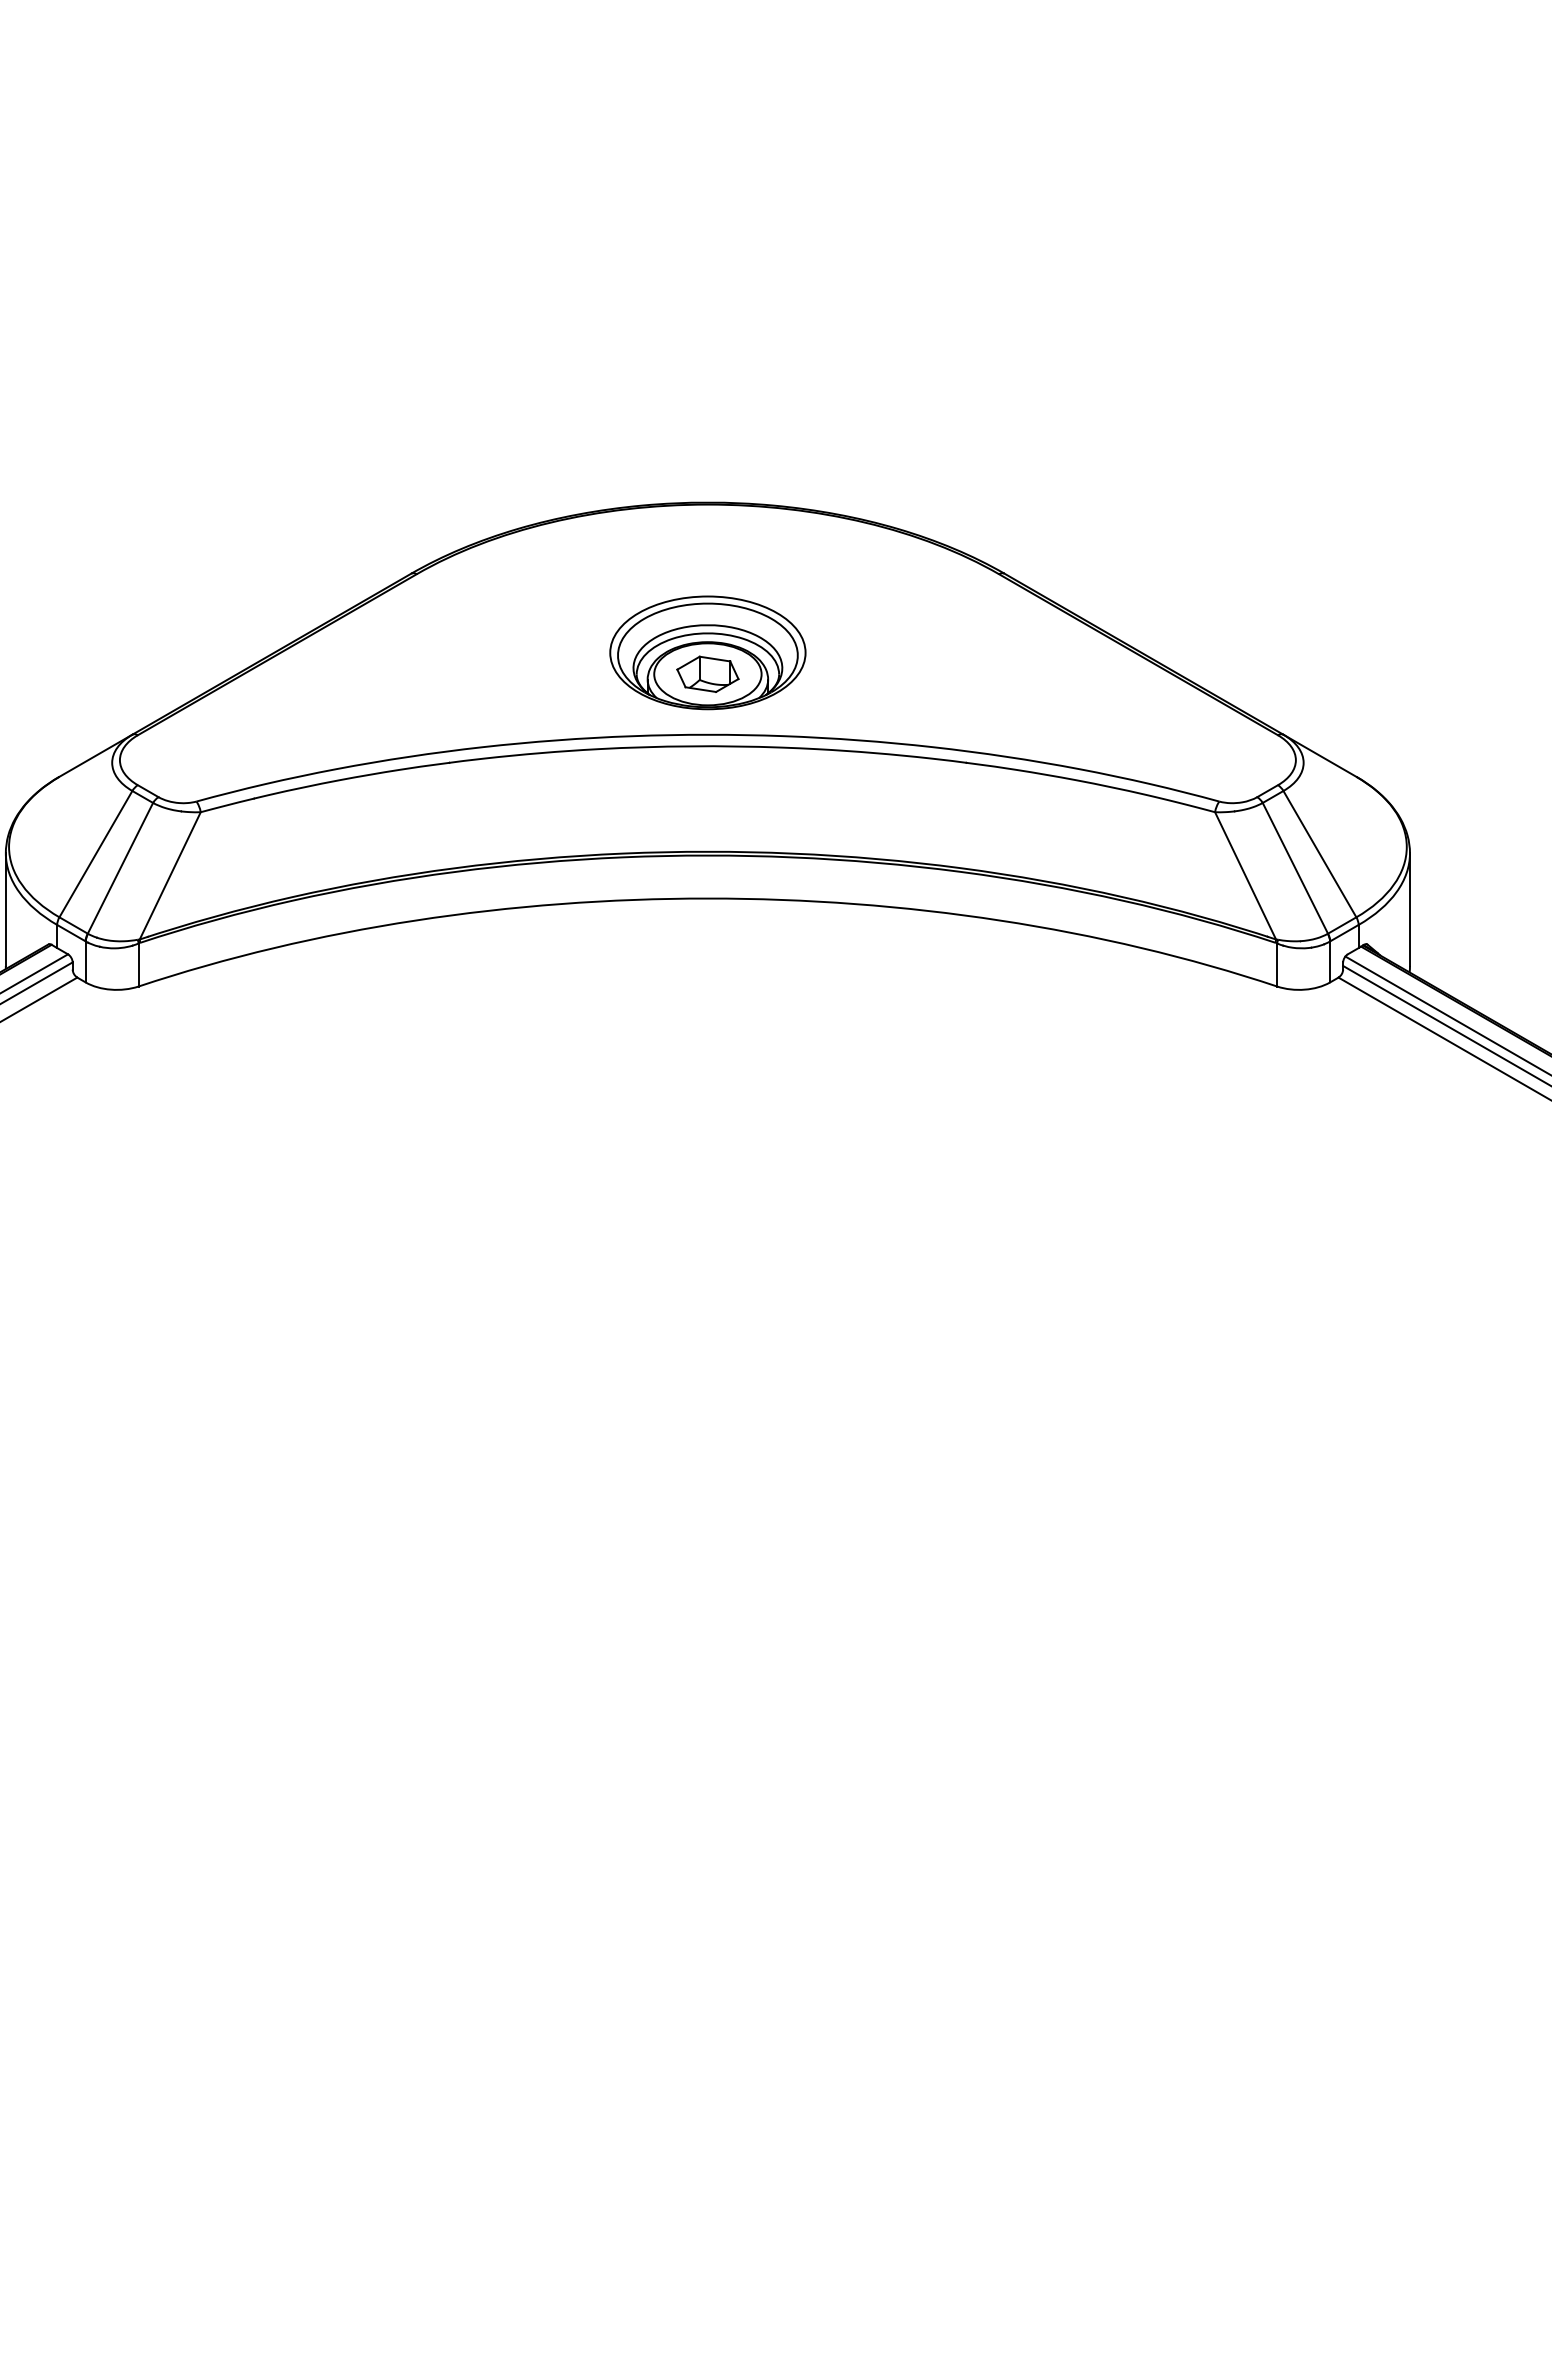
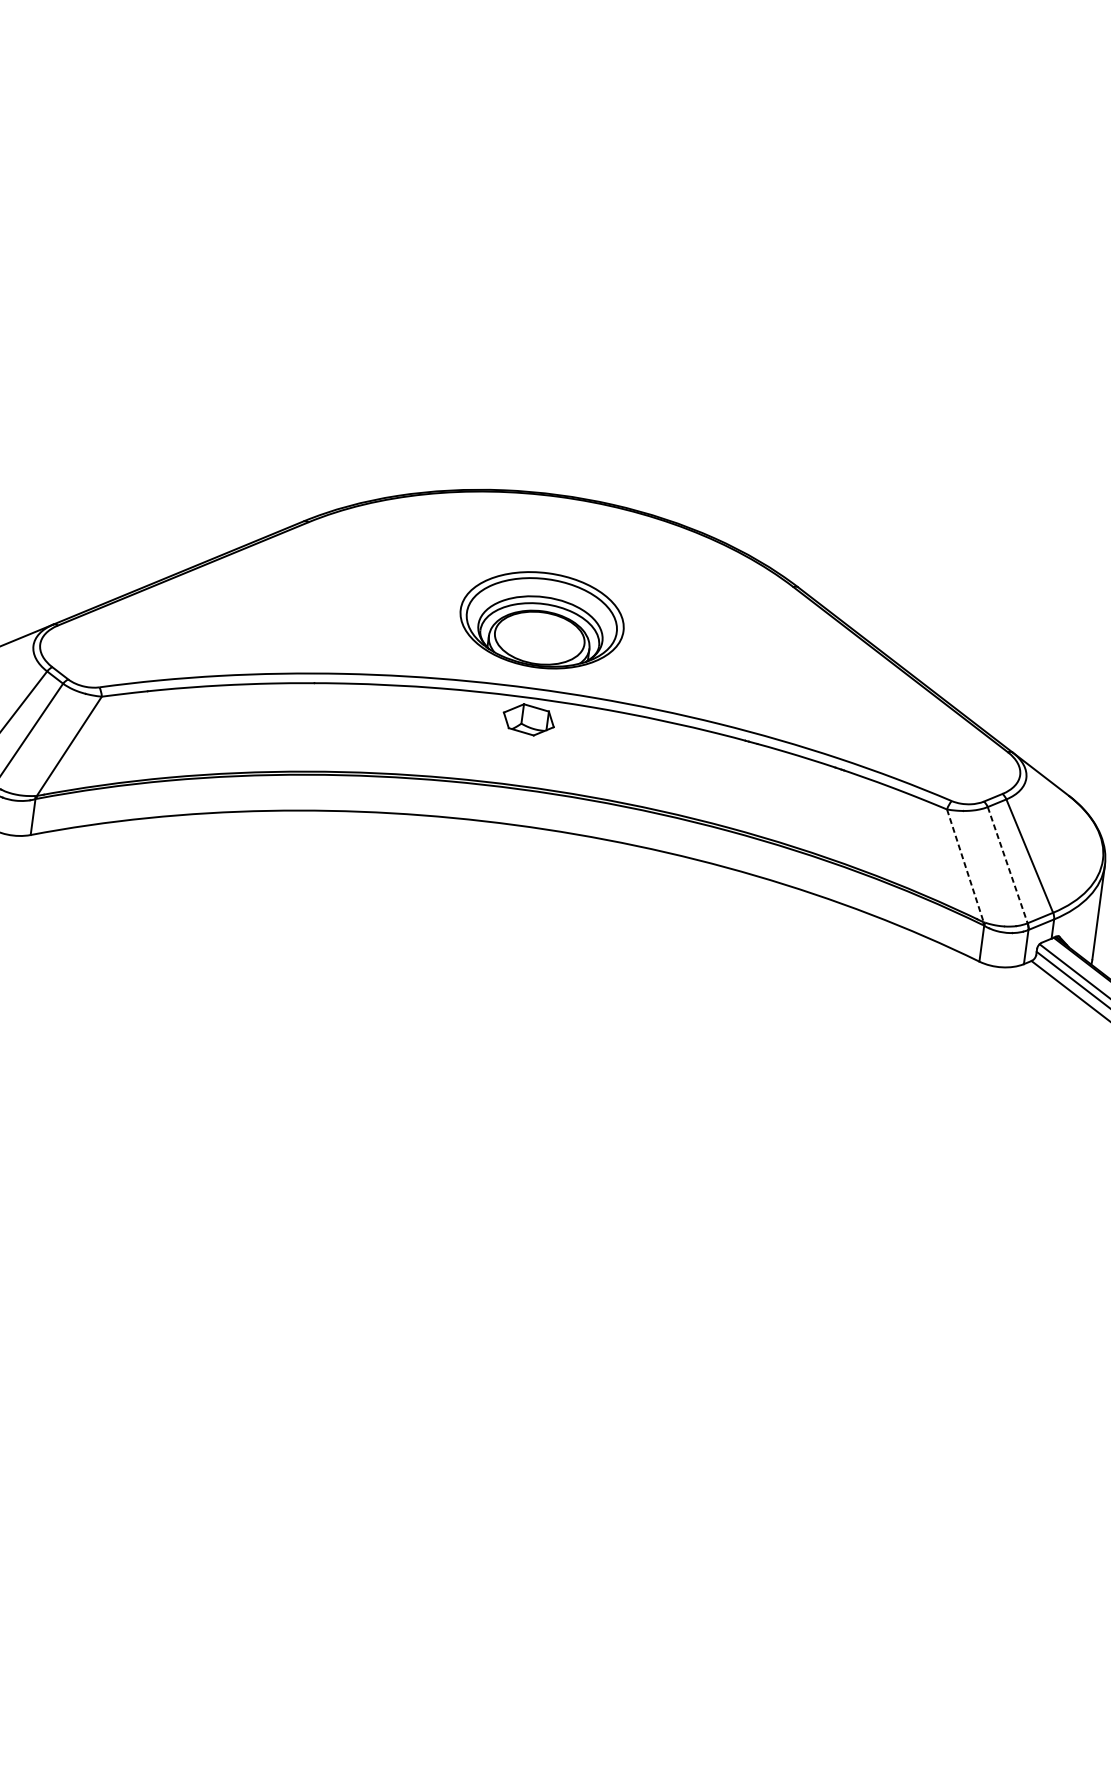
part: (707, 673) -> (528, 719), moved
line: (1295, 868) -> (1007, 865), solid -> dashed
line: (1245, 875) -> (965, 865), solid -> dashed

